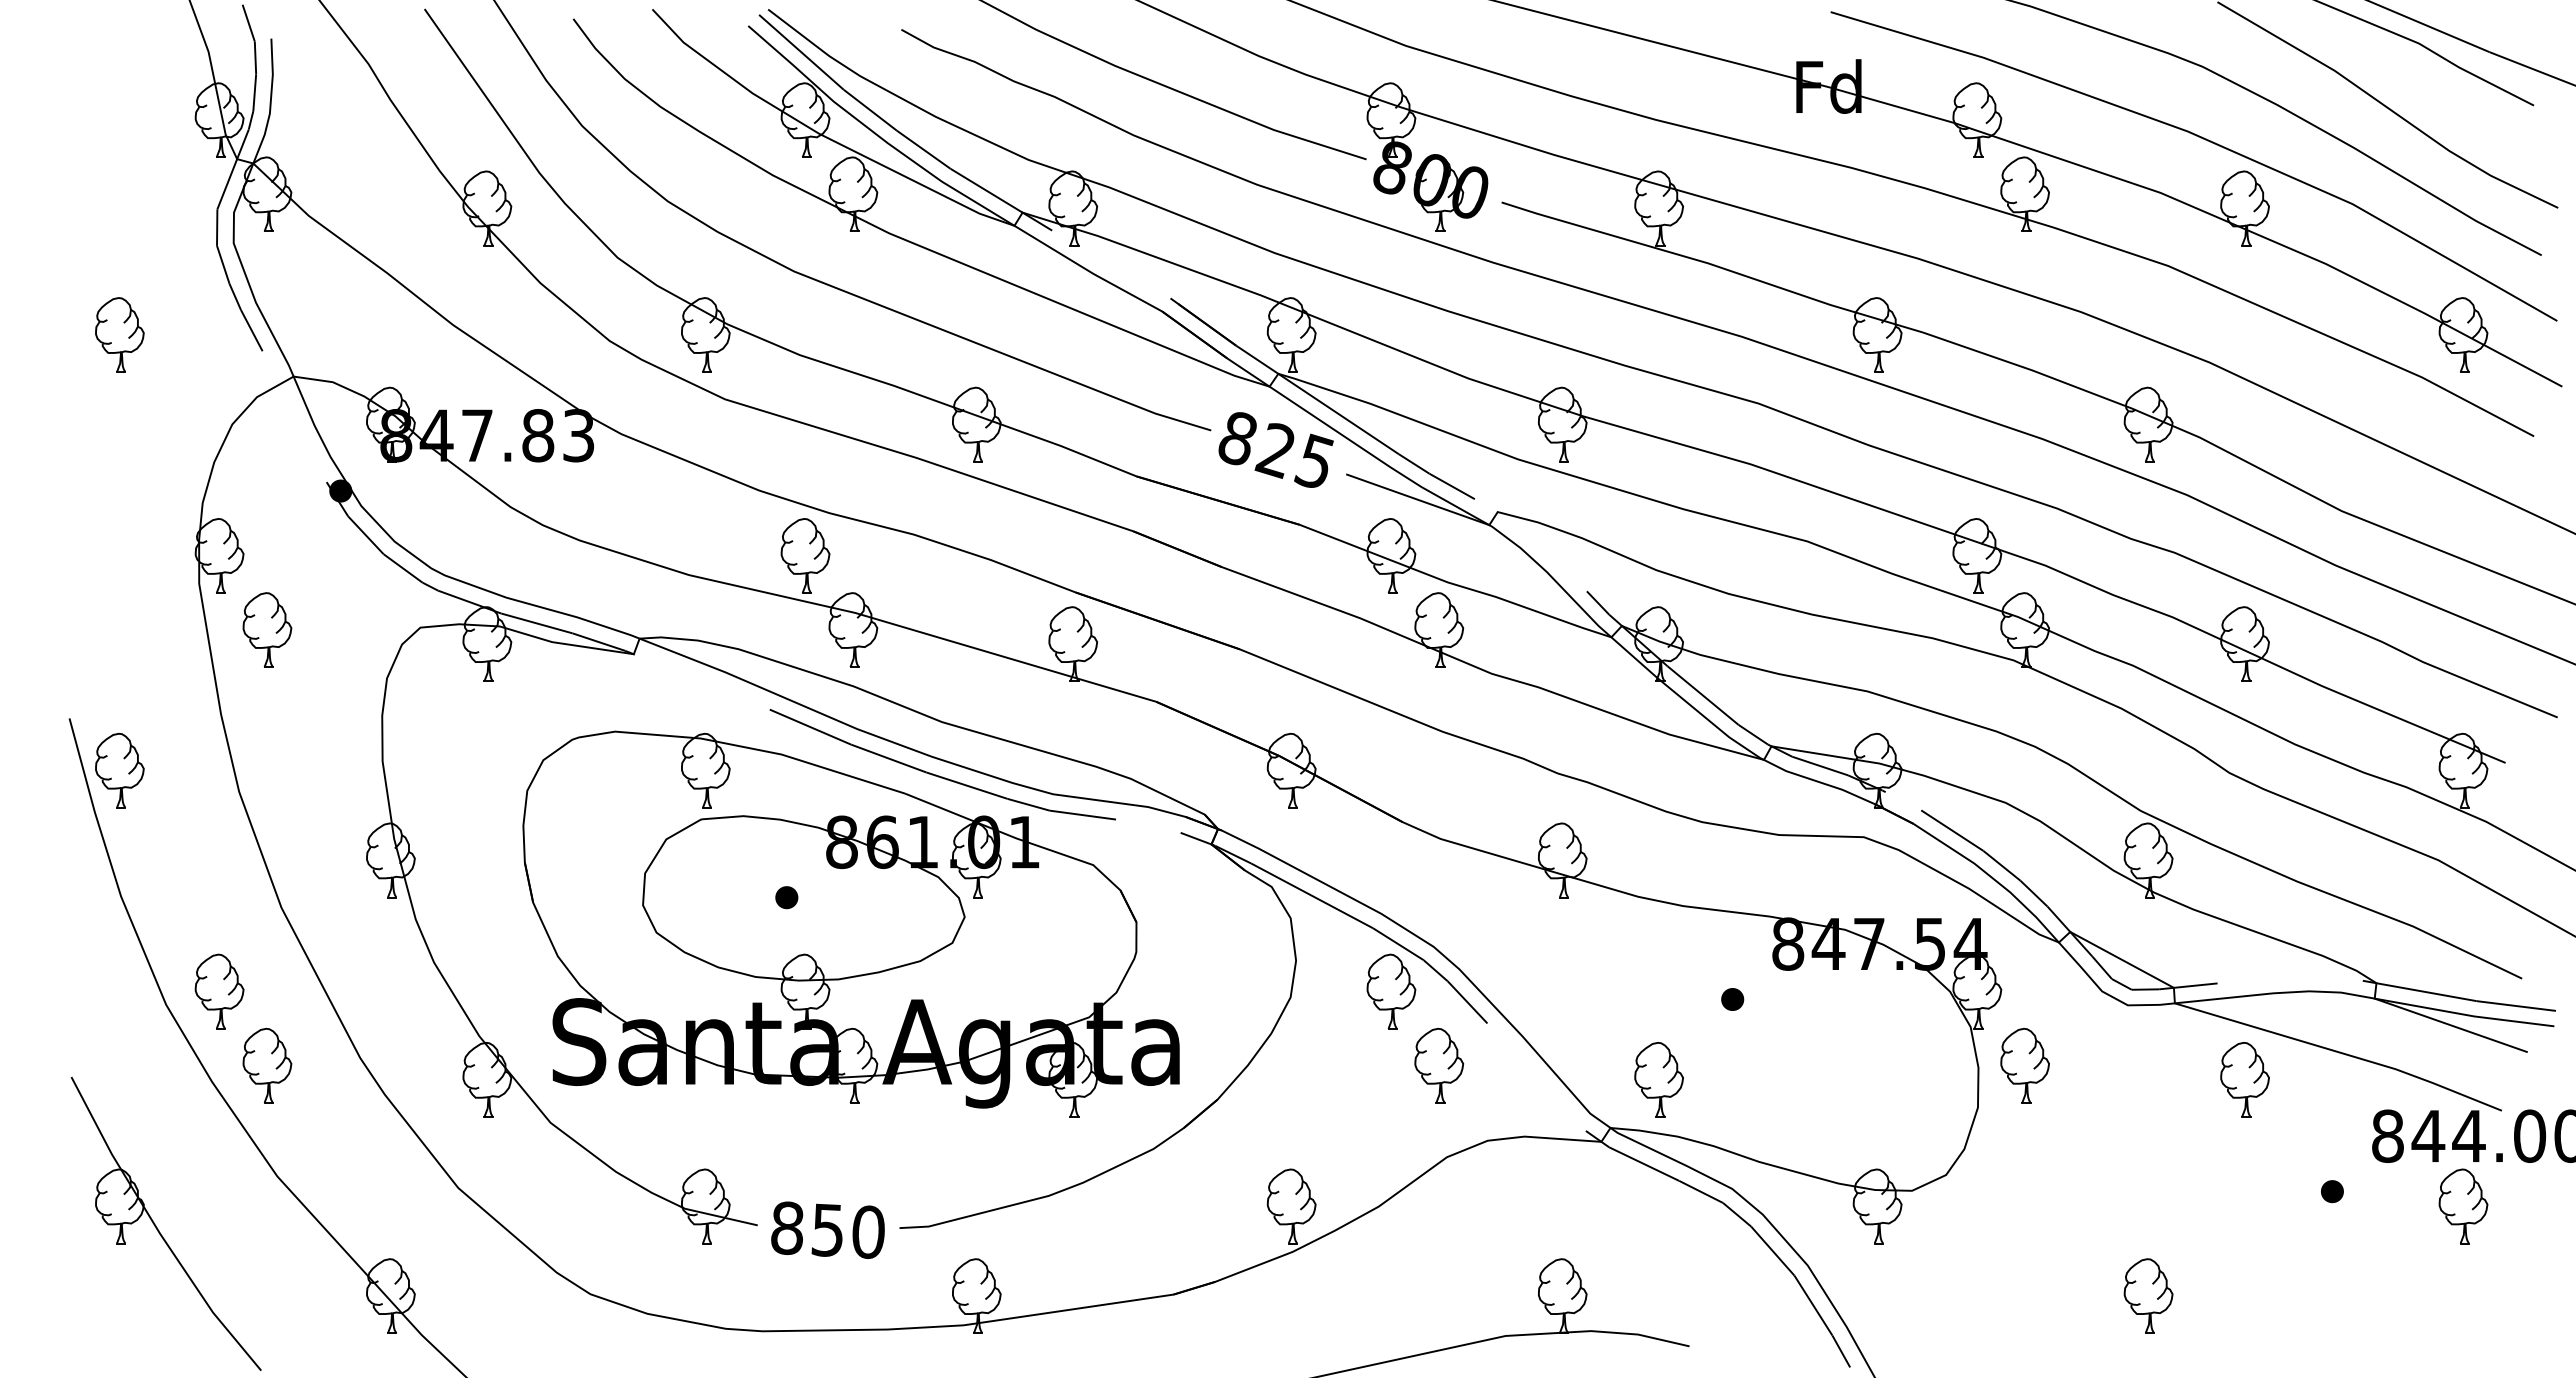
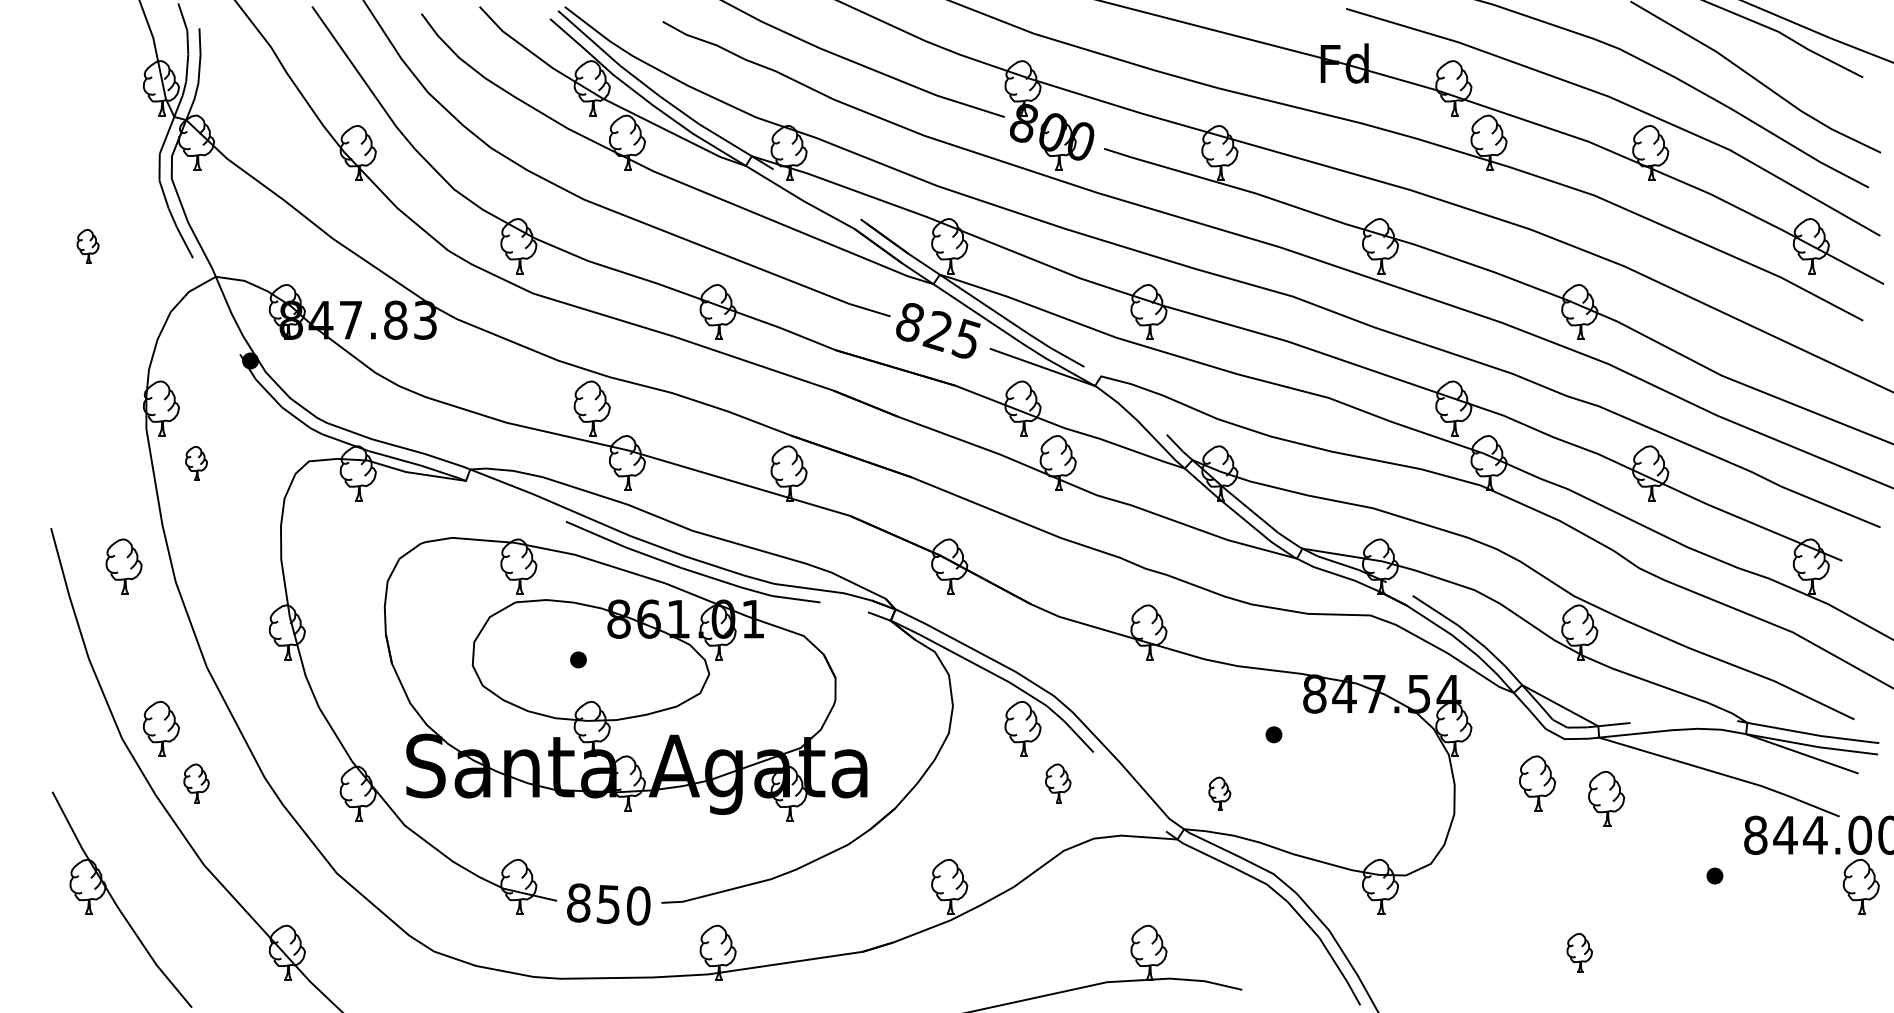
part: (119, 334) -> (87, 245), size x0.6
part: (267, 629) -> (196, 462), size x0.6
part: (119, 770) -> (123, 566), moved
part: (267, 1065) -> (196, 783), size x0.7
part: (1439, 1065) -> (1058, 783), size x0.7
part: (2024, 1065) -> (1537, 783), moved
part: (1658, 1079) -> (1219, 793), size x0.6
part: (2244, 1079) -> (1606, 798), moved
part: (2463, 1206) -> (1861, 887), moved
part: (2148, 1295) -> (1579, 952), size x0.7

